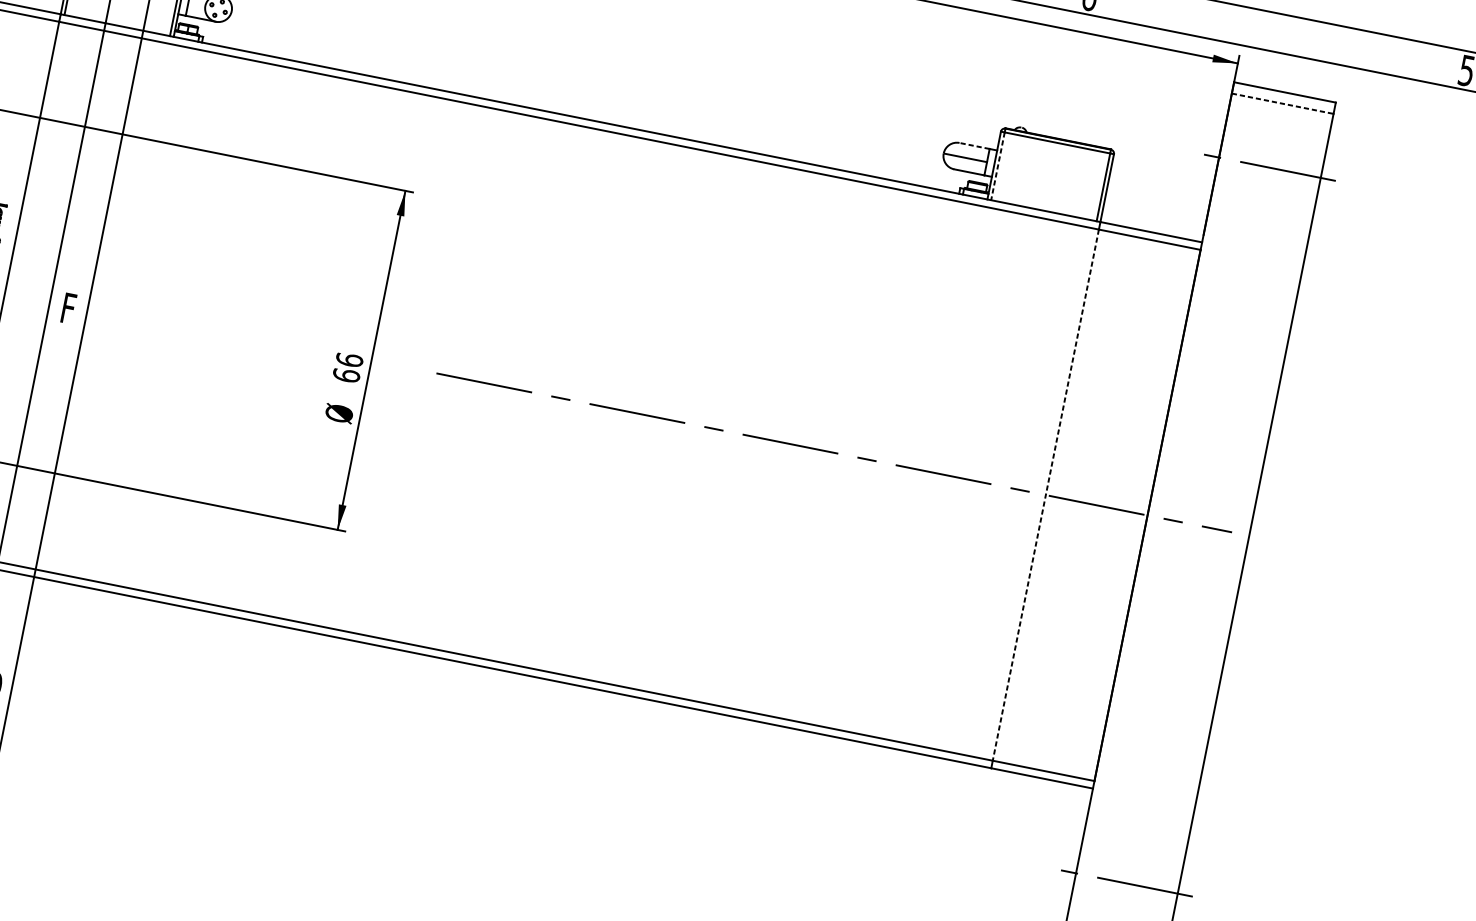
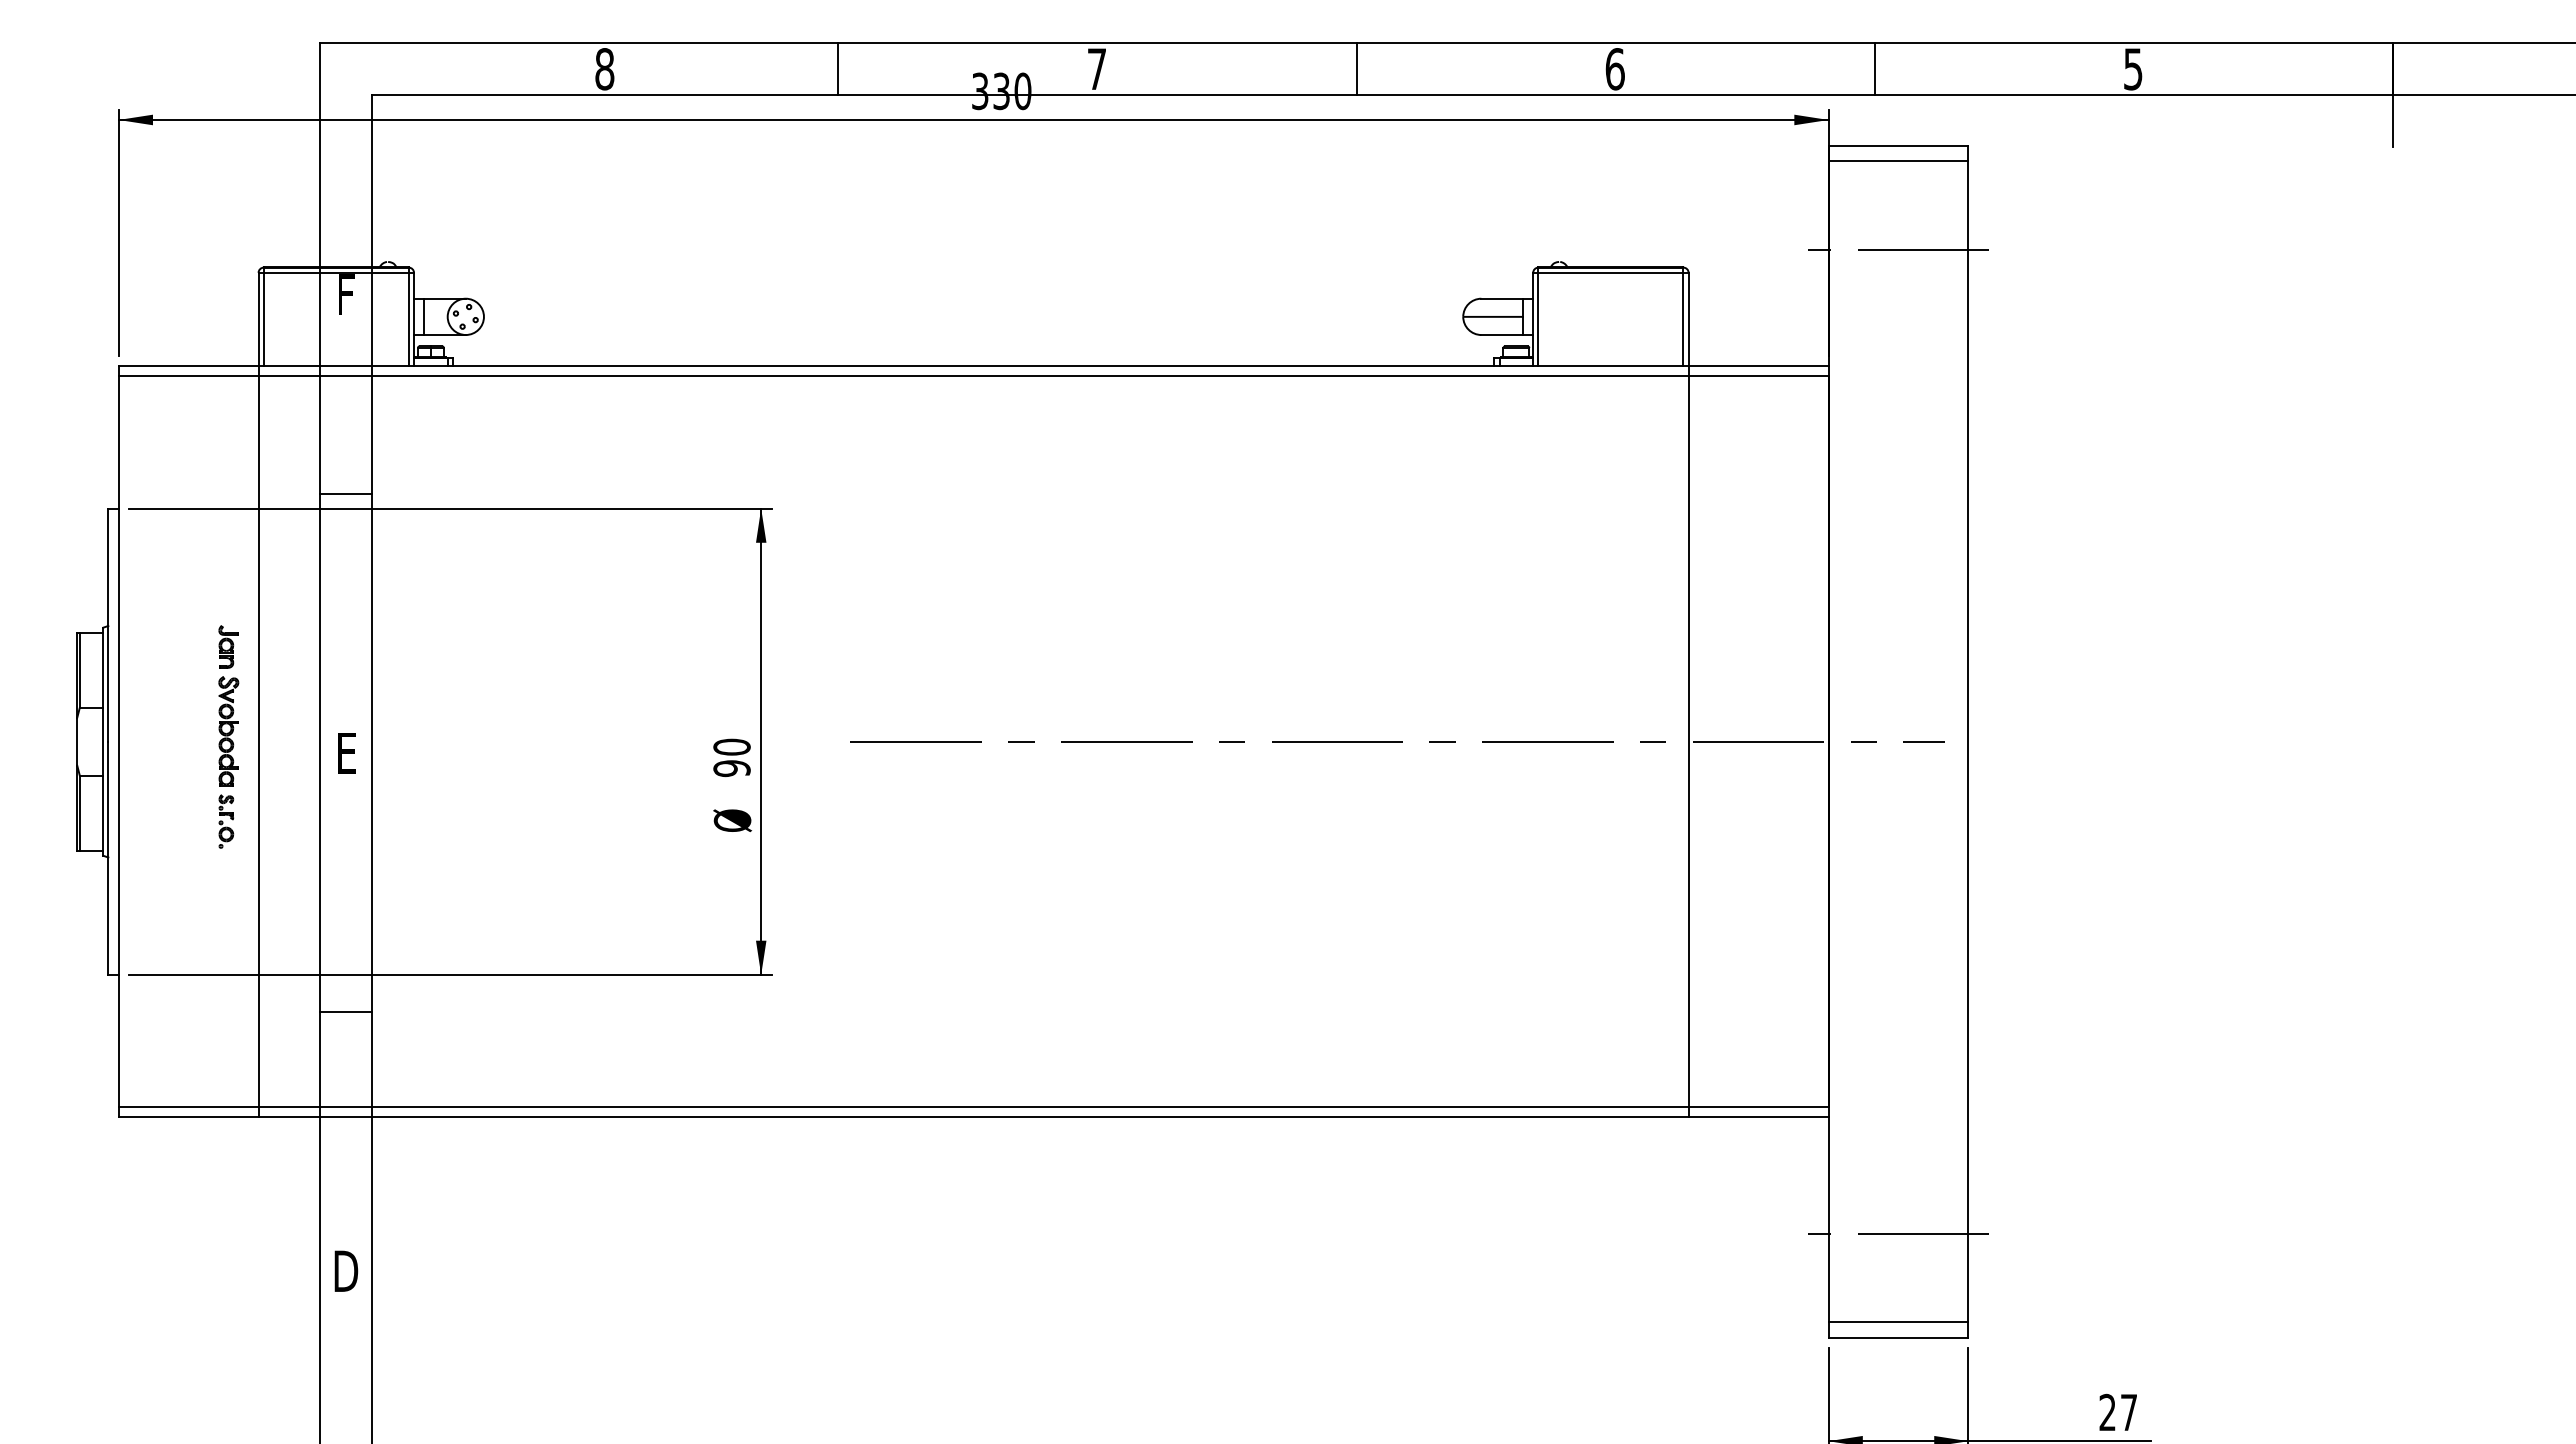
line: (1278, 33) -> (1874, 69), added
line: (1282, 103) -> (1898, 161), dashed -> solid
line: (106, 119) -> (346, 493), added
line: (974, 145) -> (1502, 298), dashed -> solid
line: (998, 166) -> (1538, 319), dashed -> solid
text: (68, 308) -> (346, 753), F -> E
text: (347, 367) -> (731, 757), 66 -> 90
line: (1045, 495) -> (1688, 742), dashed -> solid
line: (30, 497) -> (346, 1012), added

